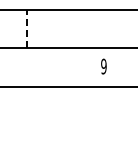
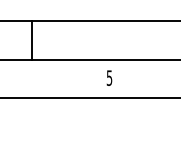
line: (26, 28) -> (32, 40), dashed -> solid
text: (103, 65) -> (109, 77), 9 -> 5

